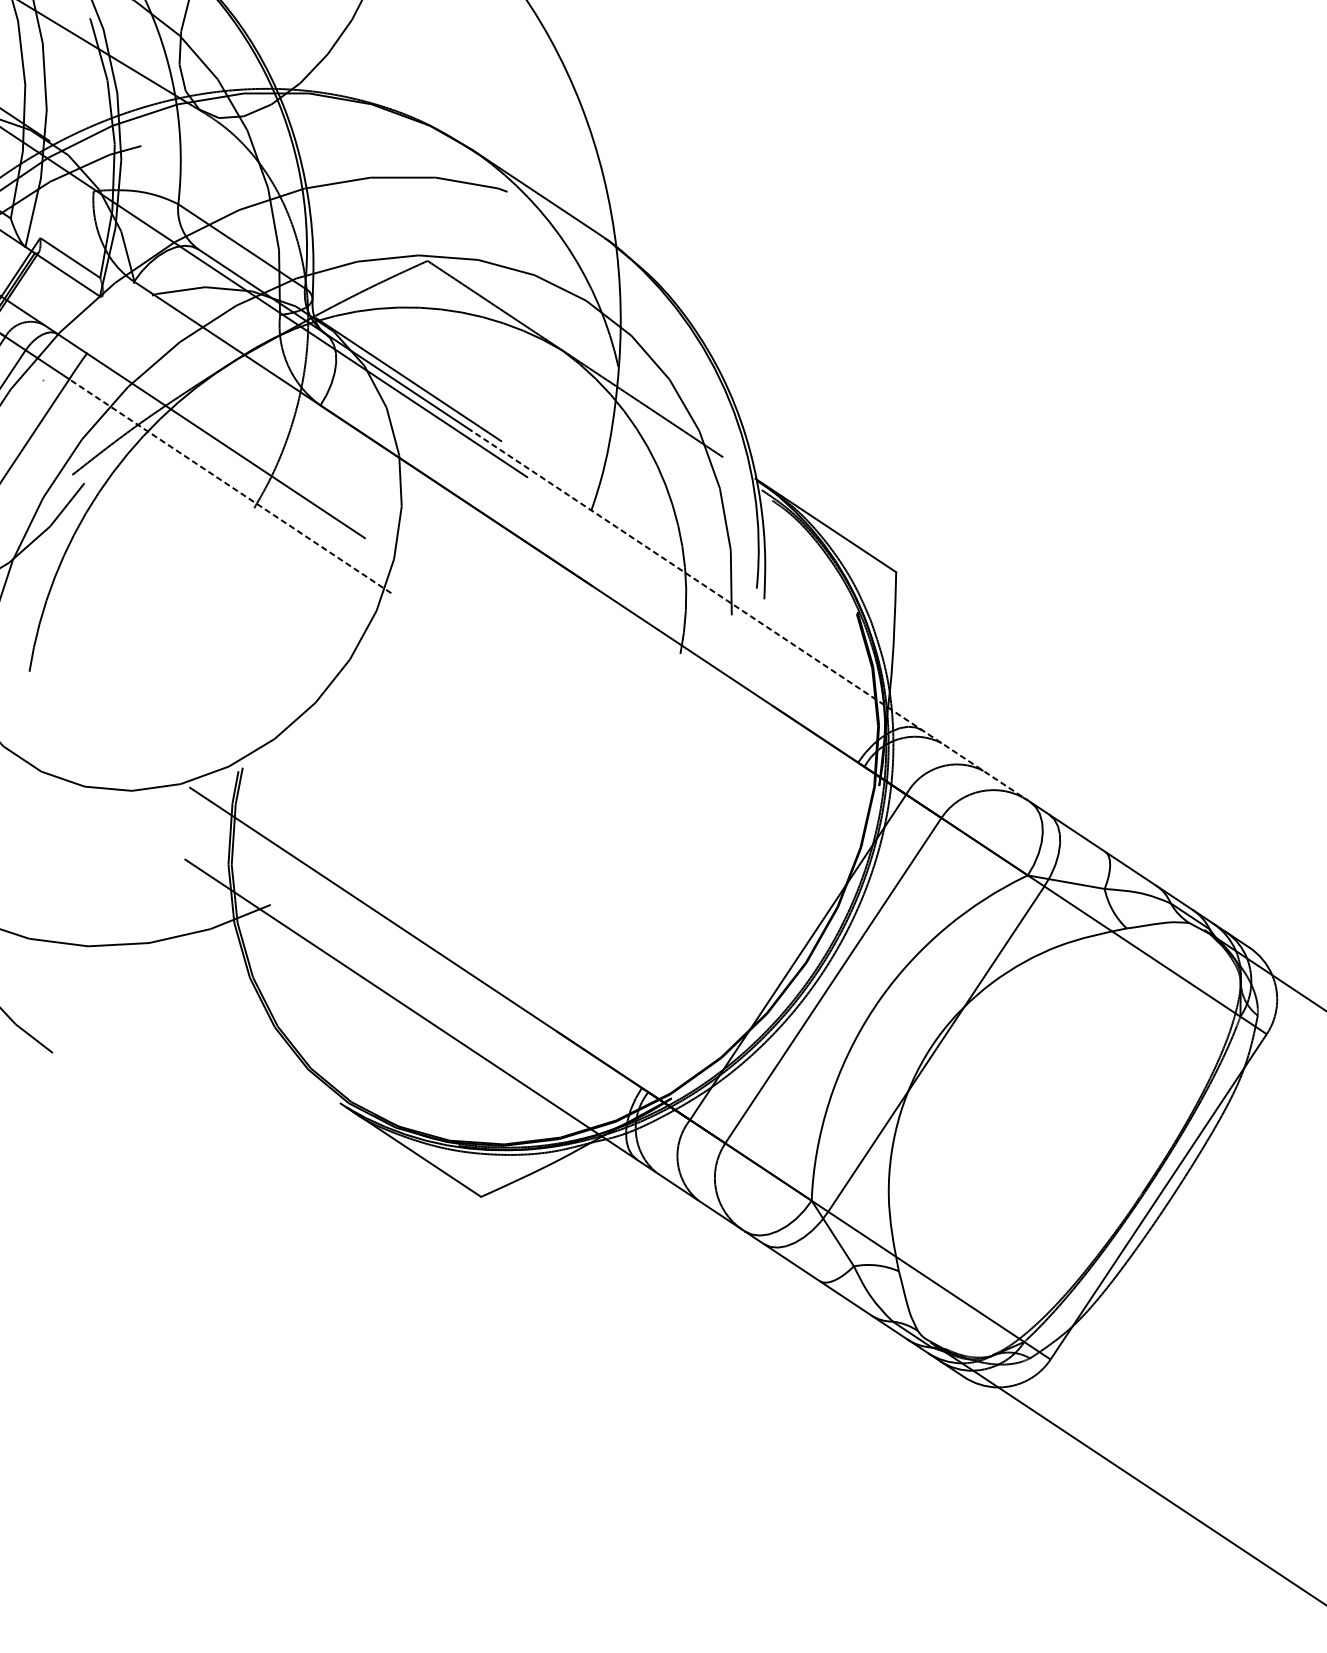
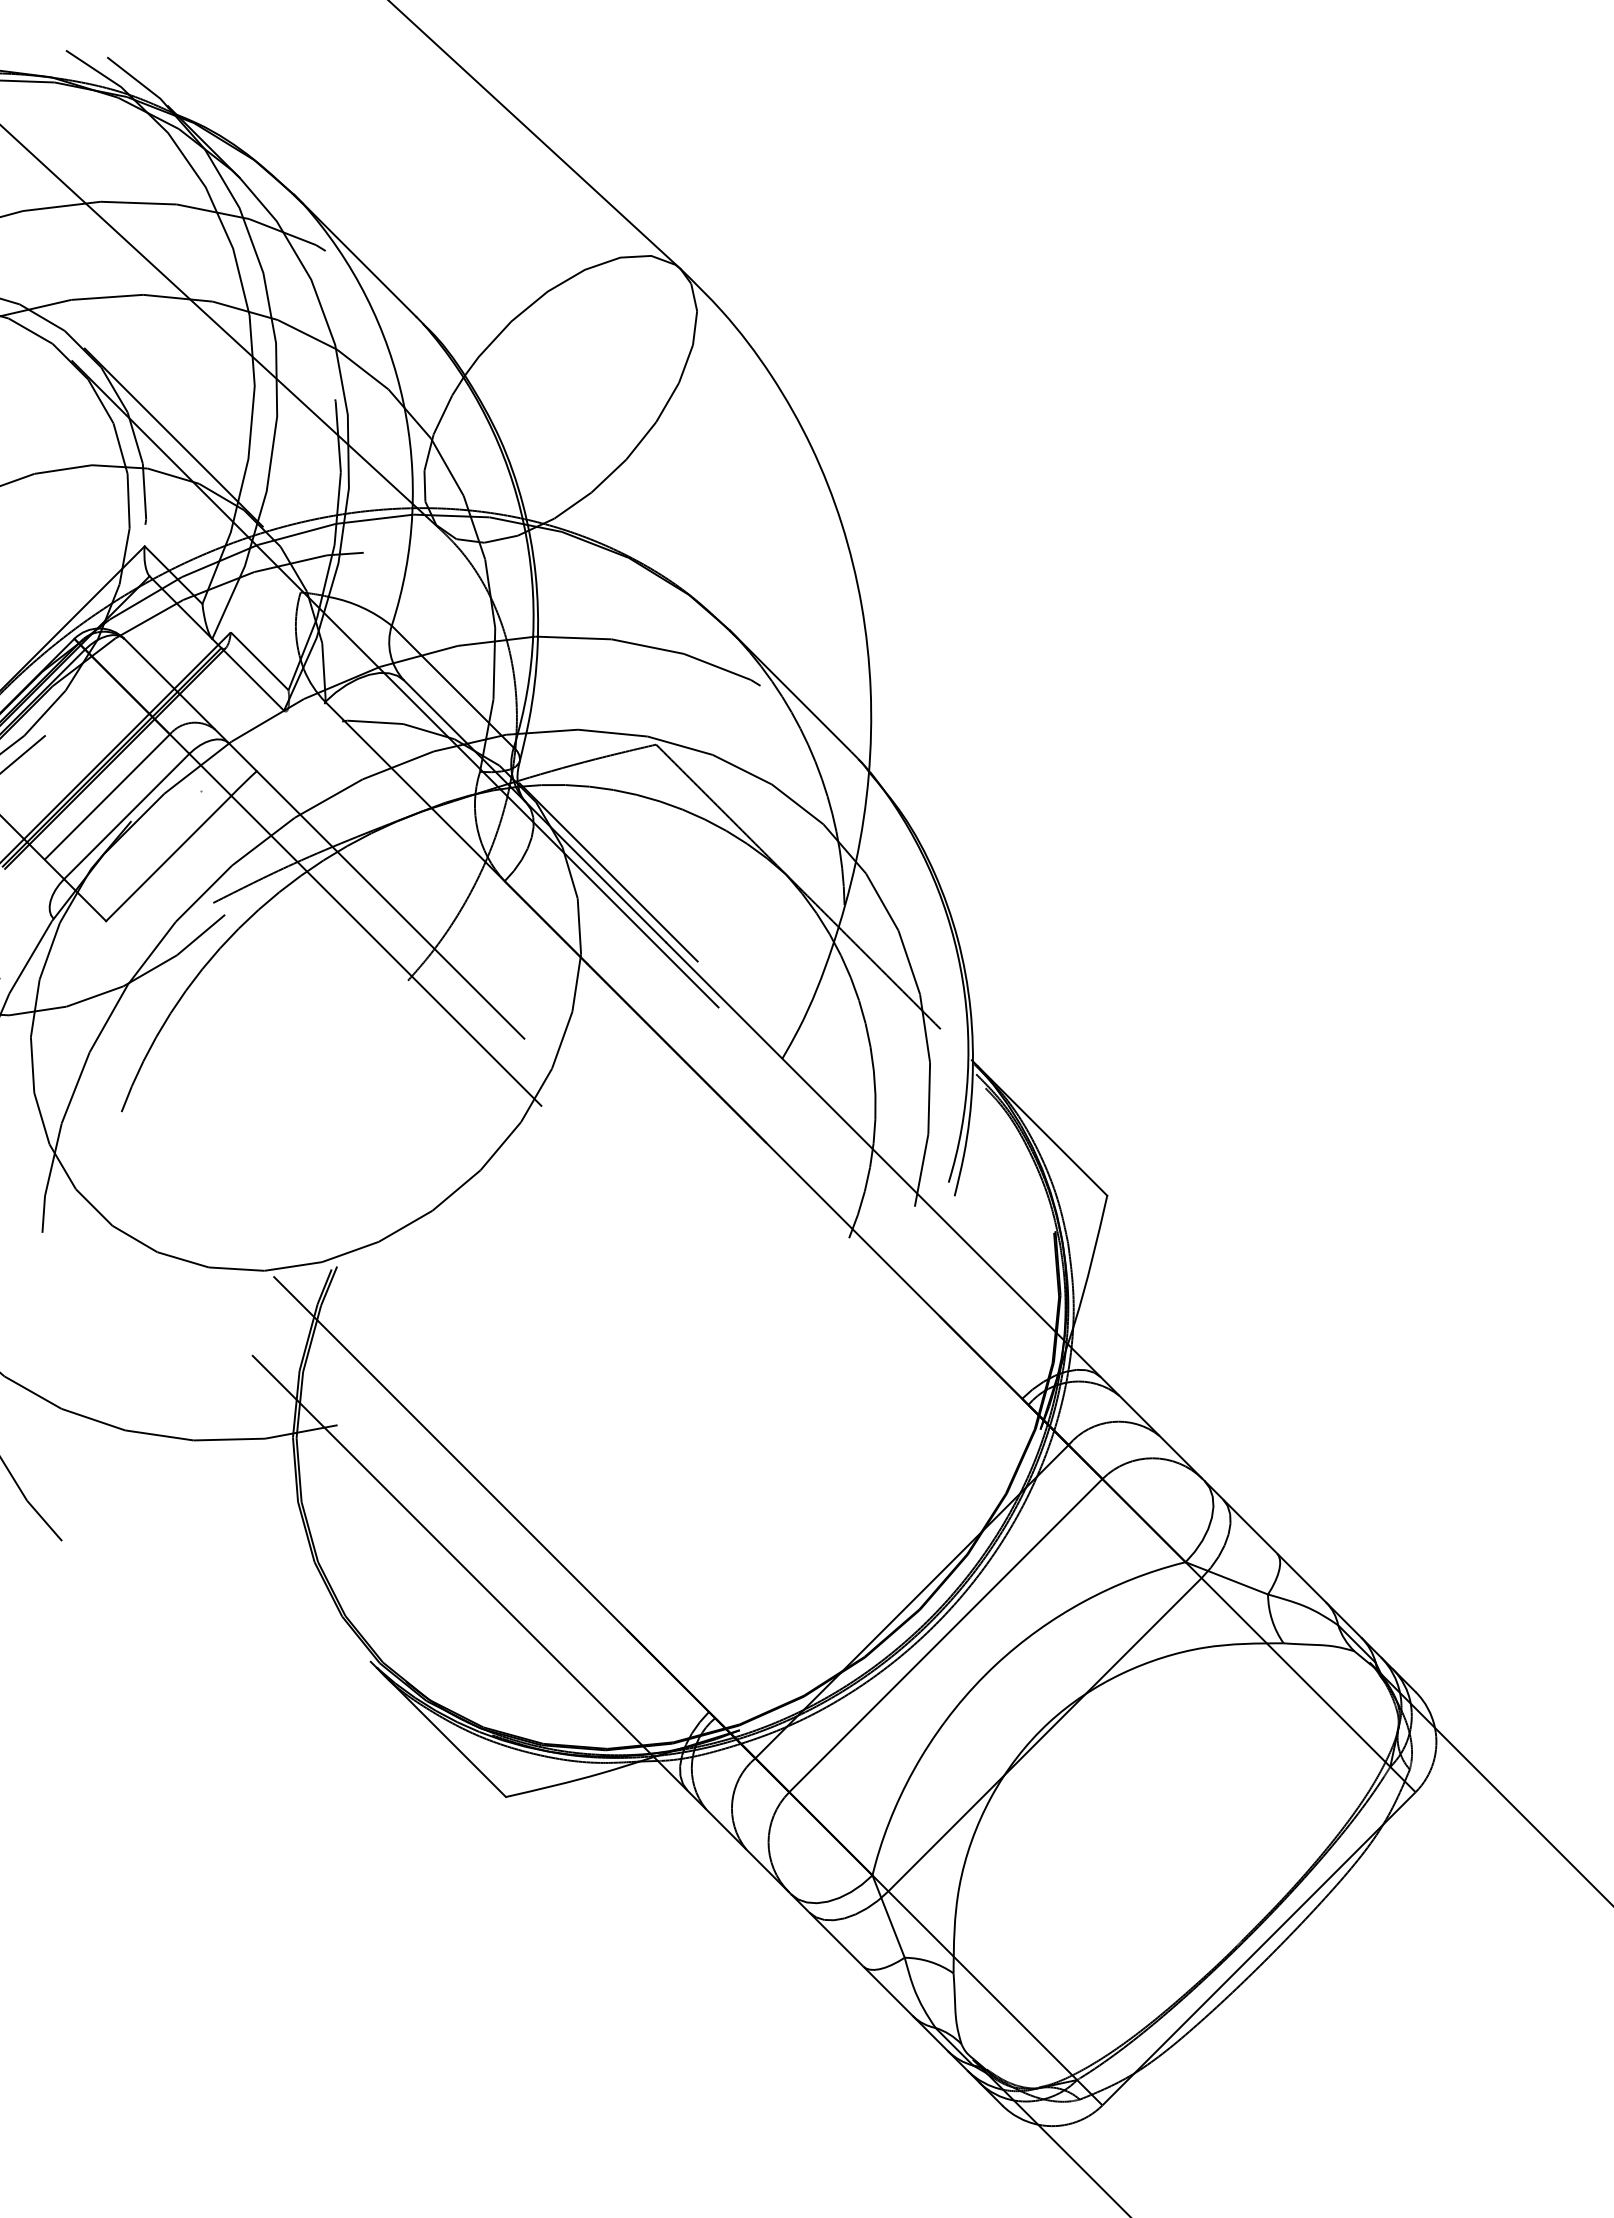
line: (230, 485) -> (386, 950), dashed -> solid
line: (750, 615) -> (935, 1211), dashed -> solid

